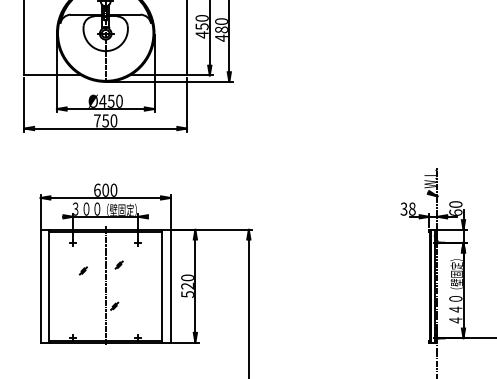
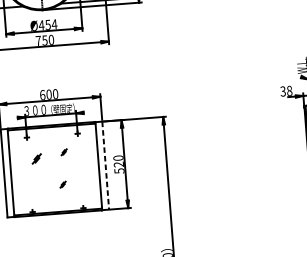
text: (119, 100) -> (54, 23), Ø450 -> Ø454
part: (82, 270) -> (35, 158), size x1.6
line: (105, 286) -> (54, 169), removed
line: (170, 286) -> (105, 165), solid -> dashed

